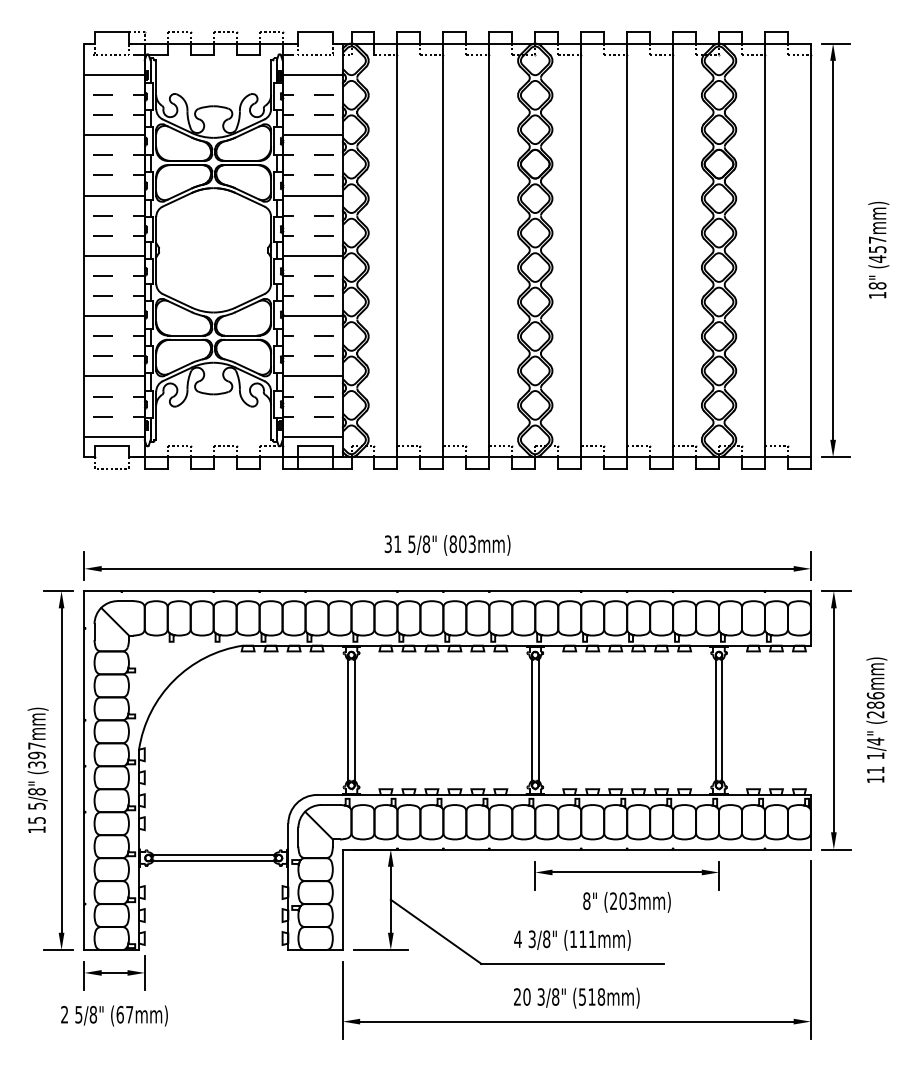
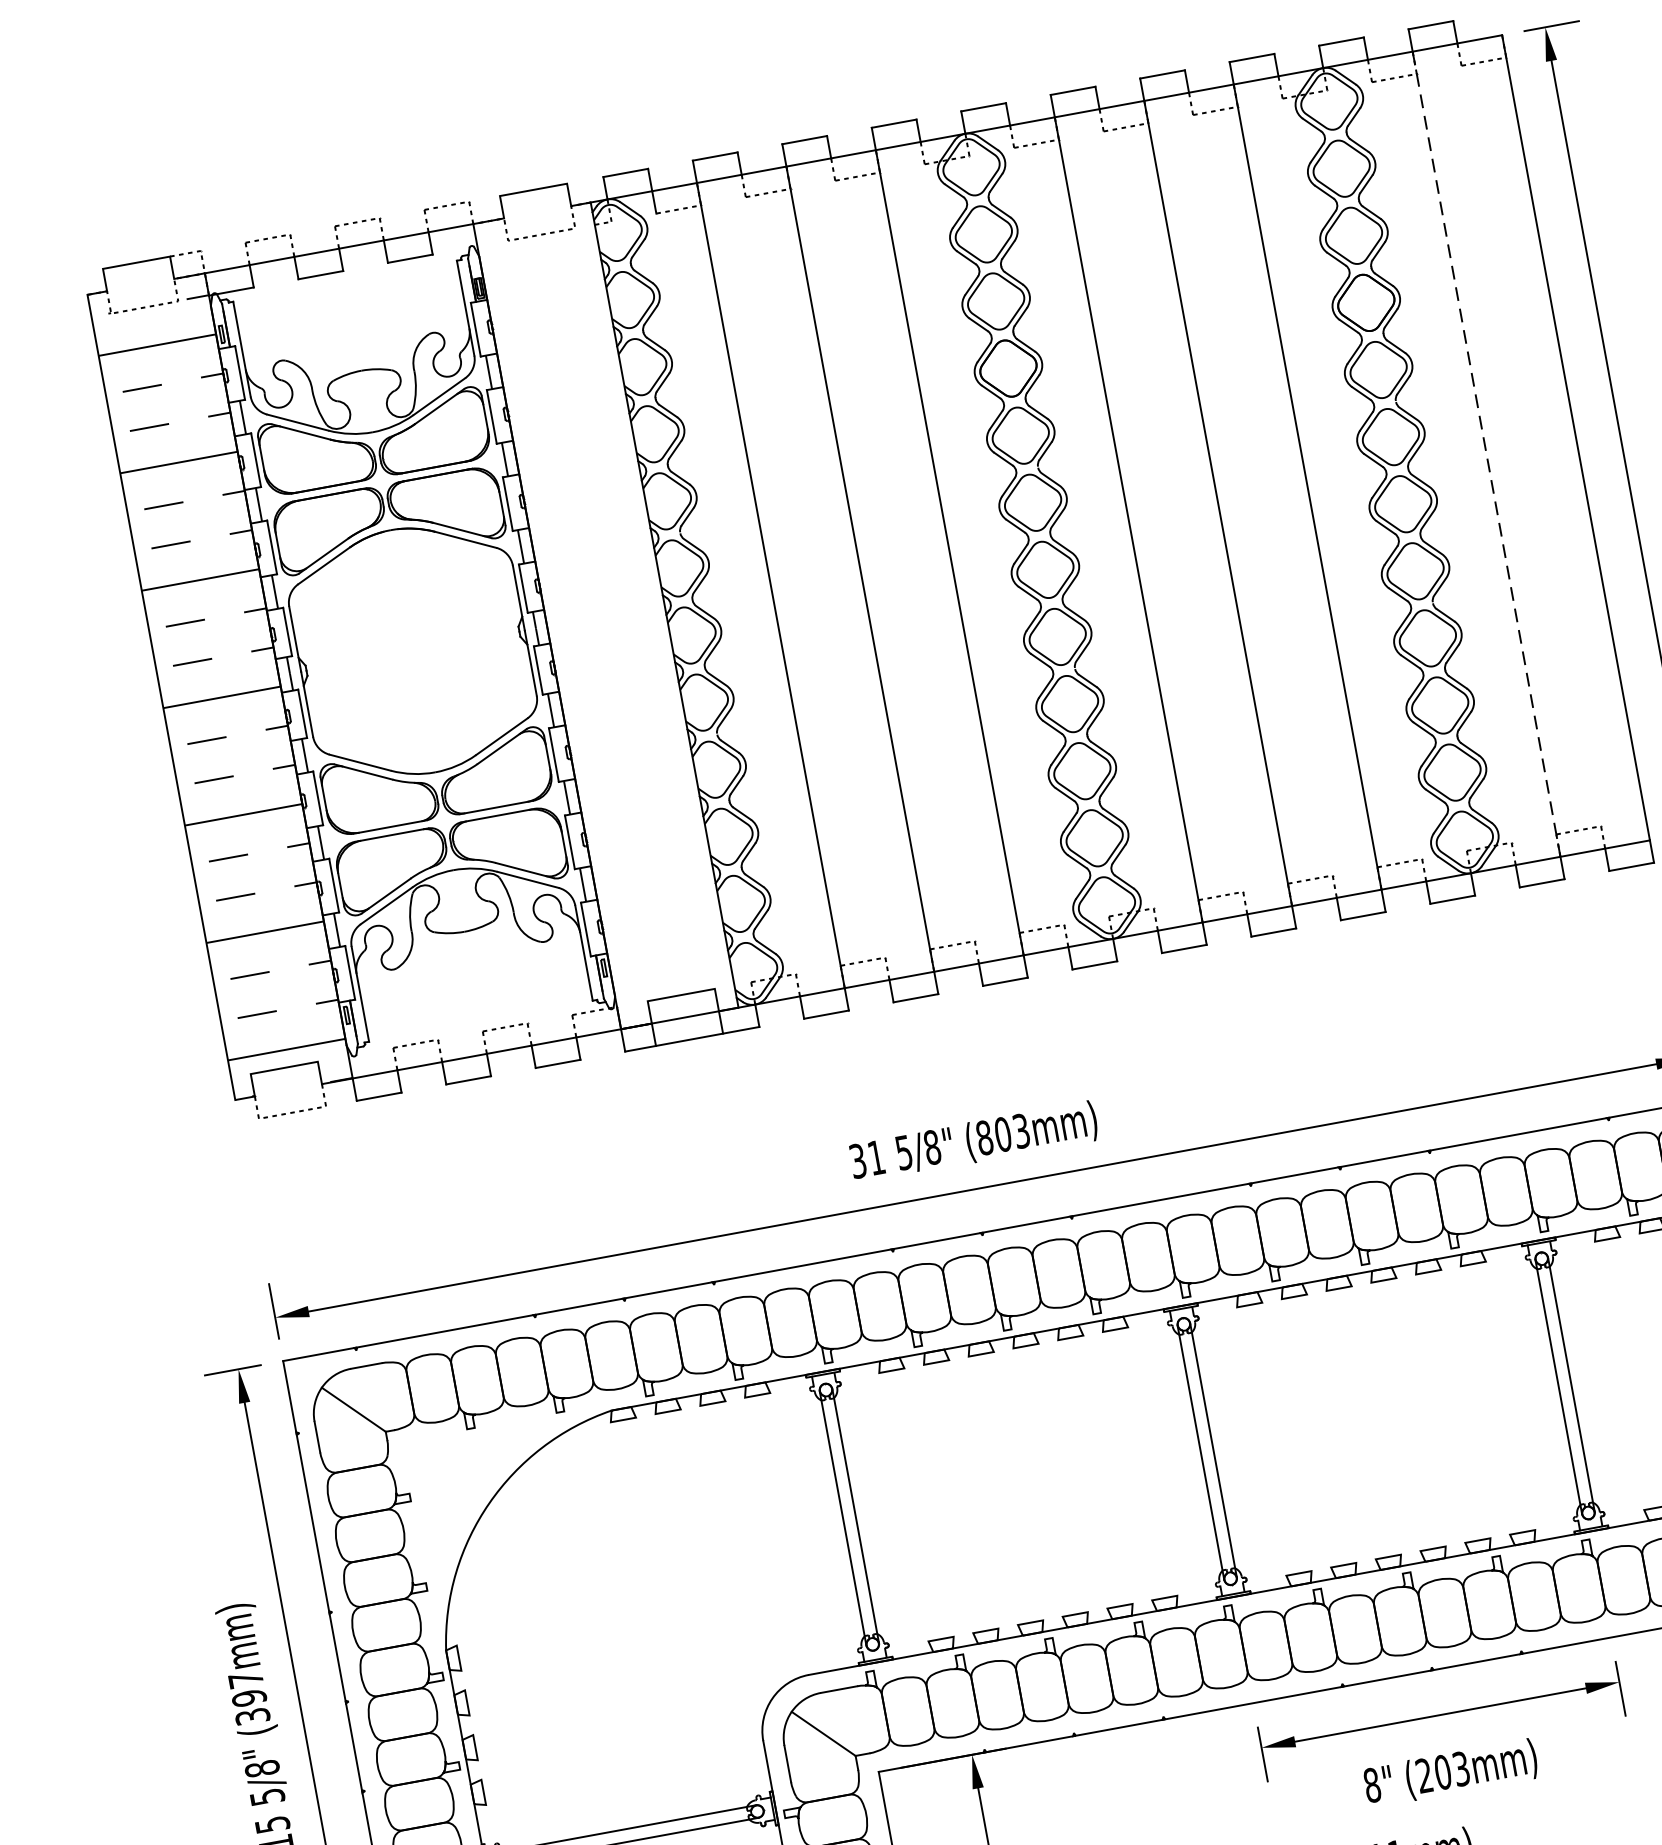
line: (764, 250) -> (1485, 454), solid -> dashed
hatch: (312, 255) -> (607, 626), removed

